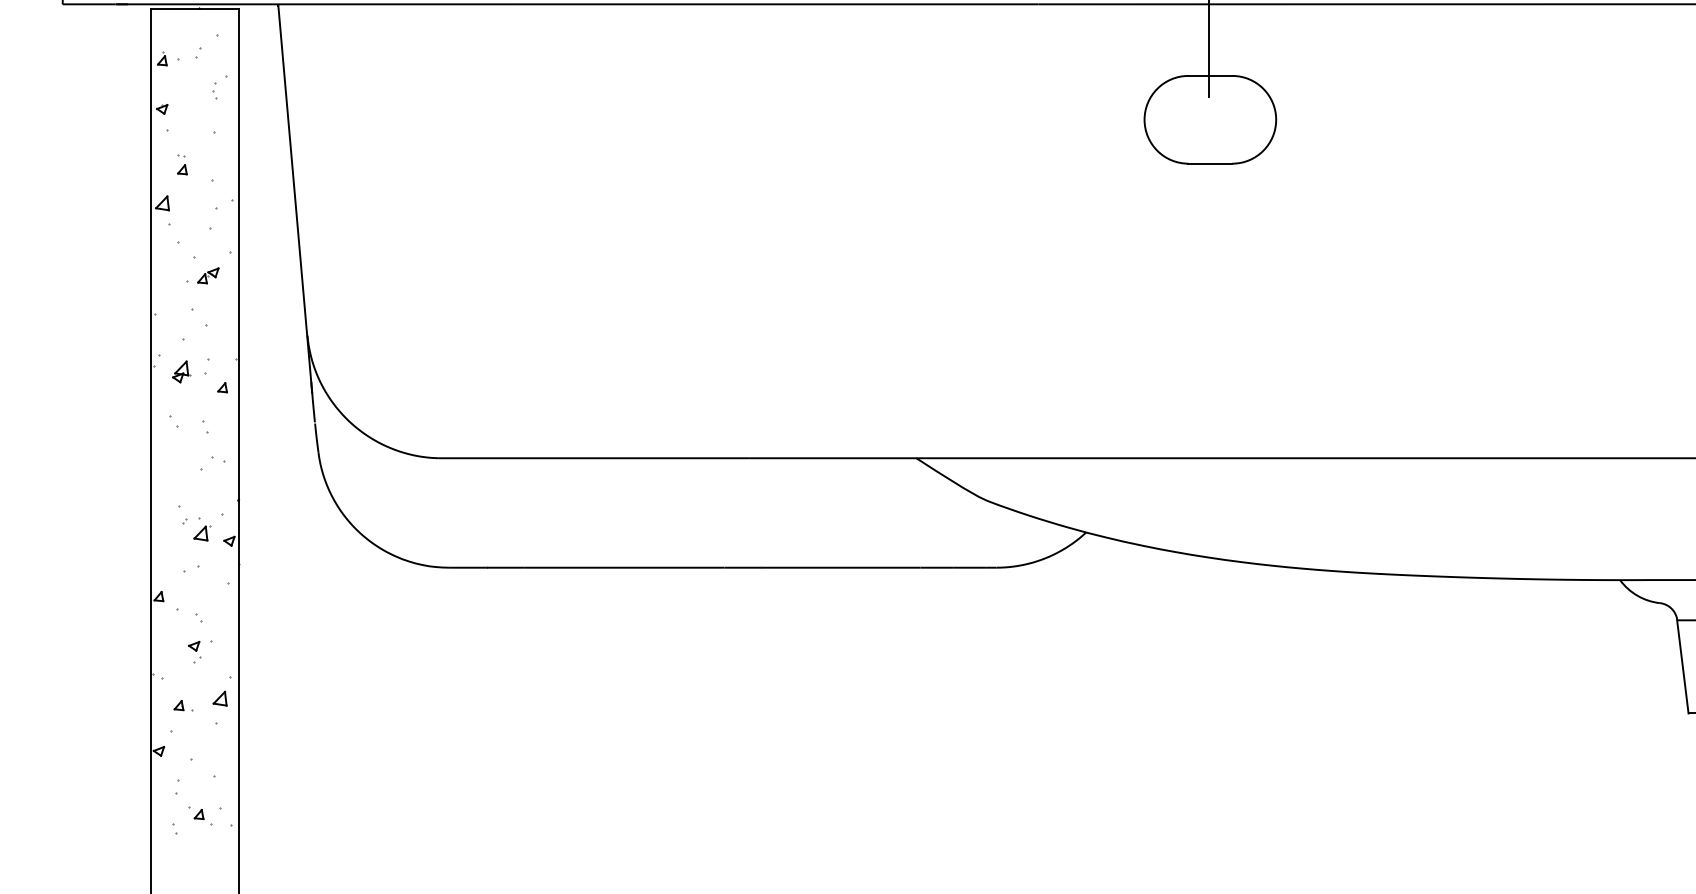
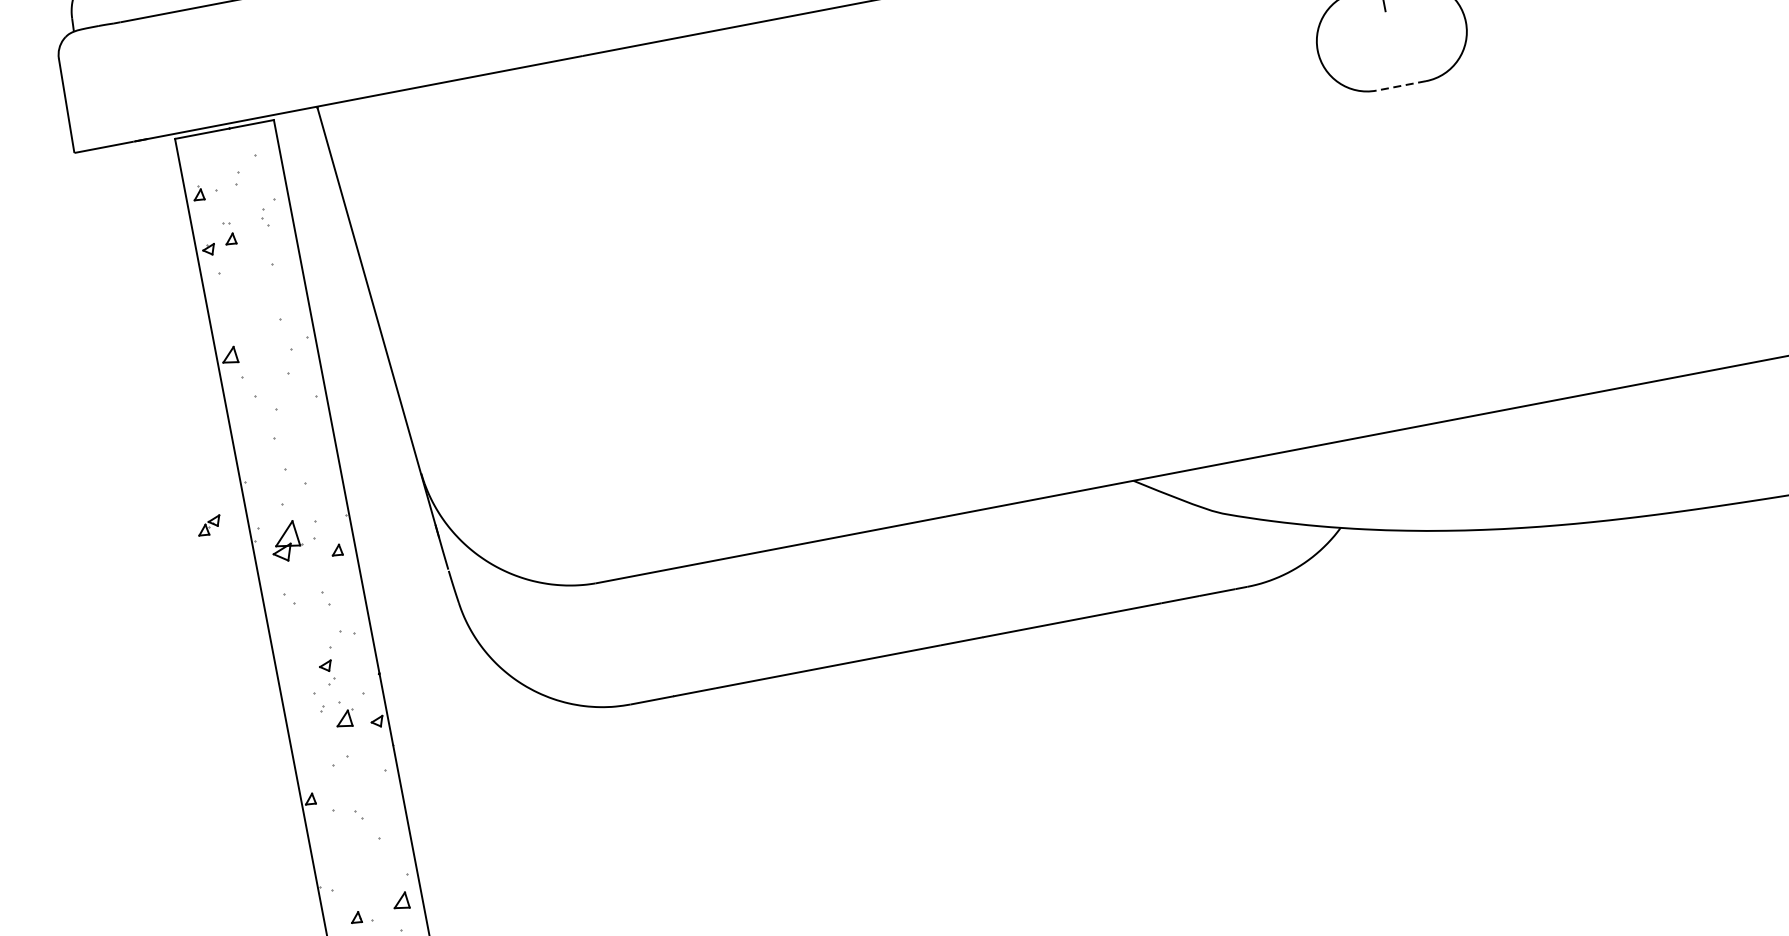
line: (1210, 163) -> (1401, 85), solid -> dashed
part: (182, 164) -> (229, 233), moved
part: (208, 275) -> (209, 525), moved
part: (181, 371) -> (287, 541), size x1.6
part: (194, 652) -> (327, 673), moved

